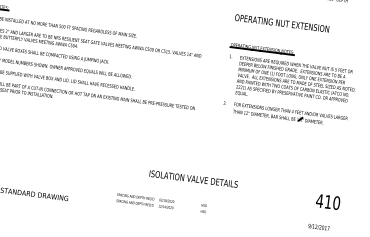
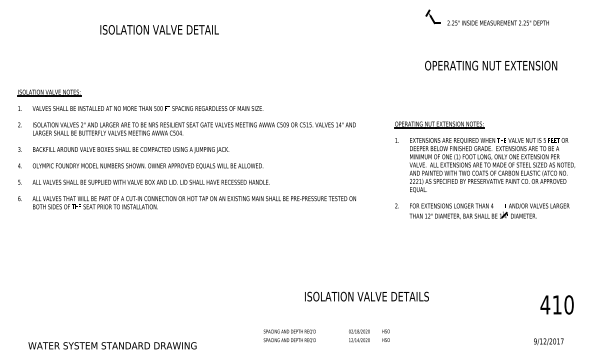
text: (282, 23) -> (491, 65), moved
part: (290, 85) -> (484, 170), moved
text: (166, 203) -> (359, 335), moved

